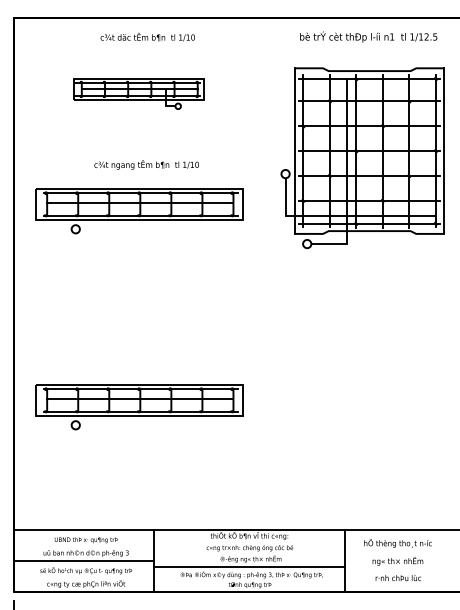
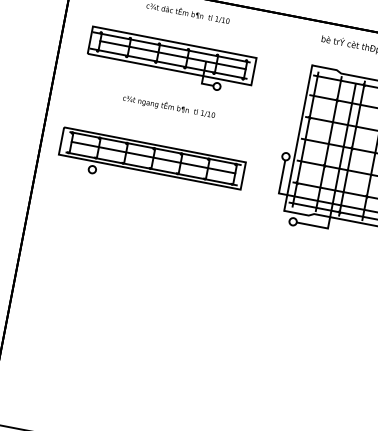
part: (138, 93) -> (170, 61), size x1.43
text: (146, 164) -> (169, 106), moved
part: (139, 407) -> (118, 336), removed

